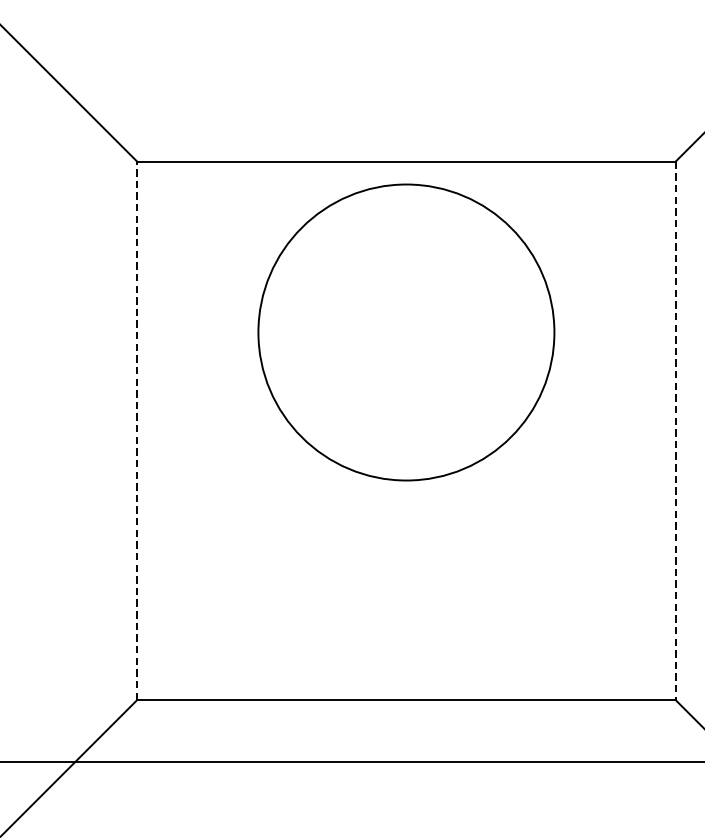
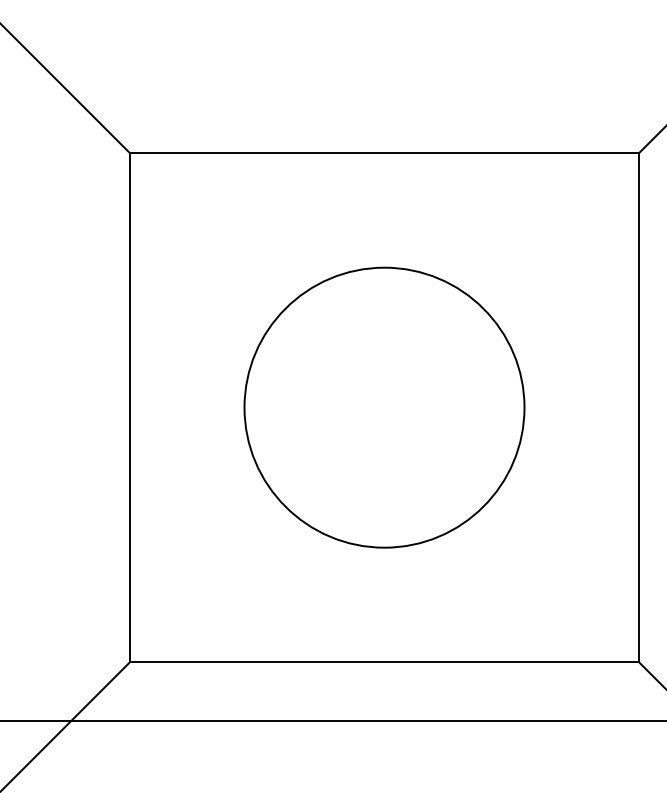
circle: (406, 332) -> (384, 407), moved
line: (136, 430) -> (129, 407), dashed -> solid
line: (676, 430) -> (639, 407), dashed -> solid

